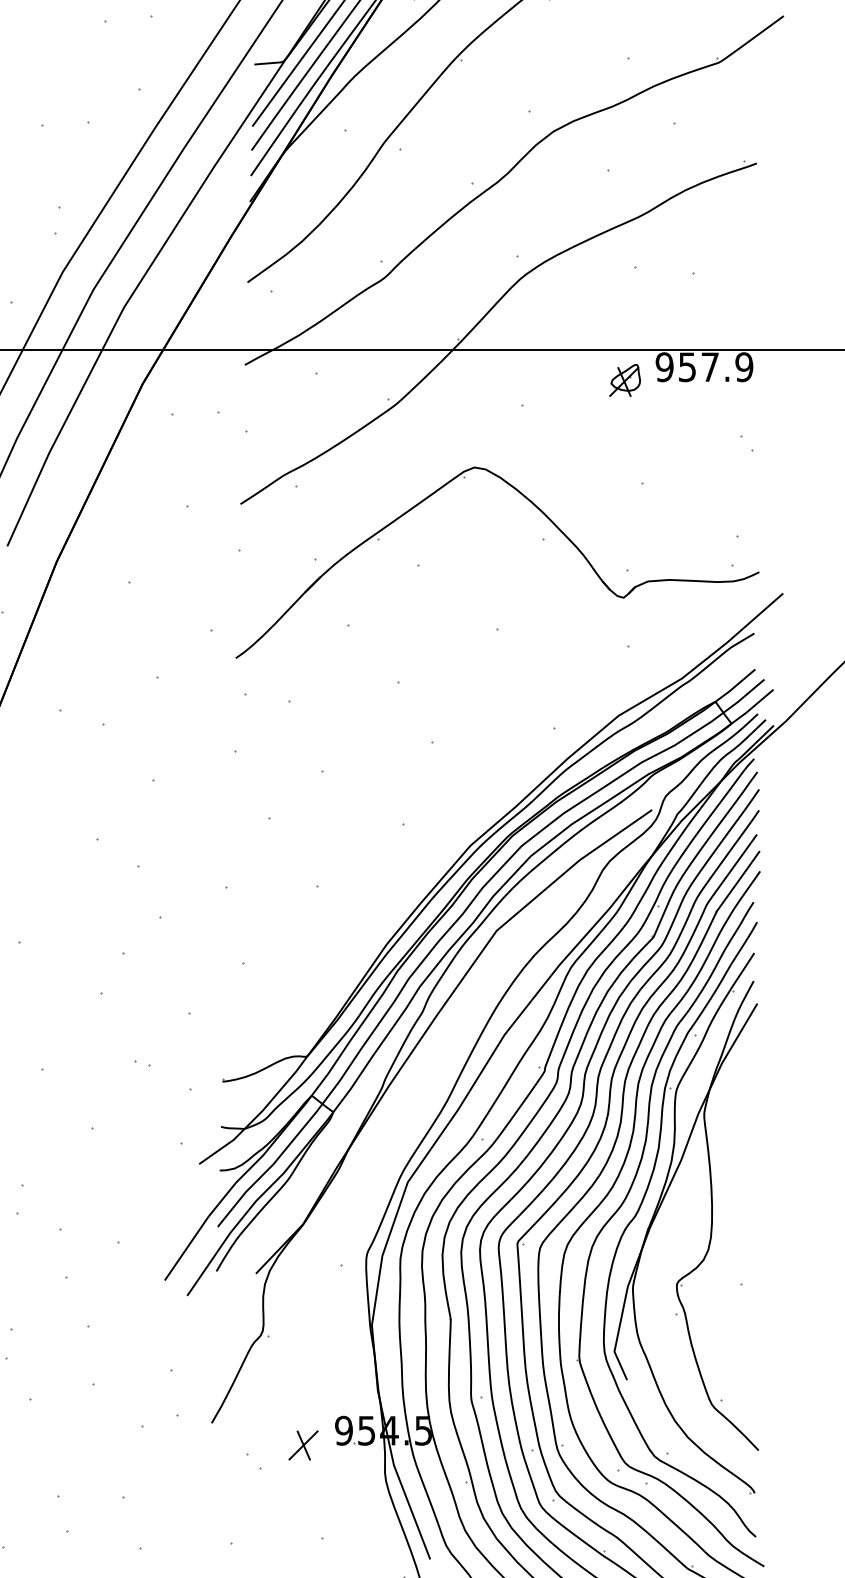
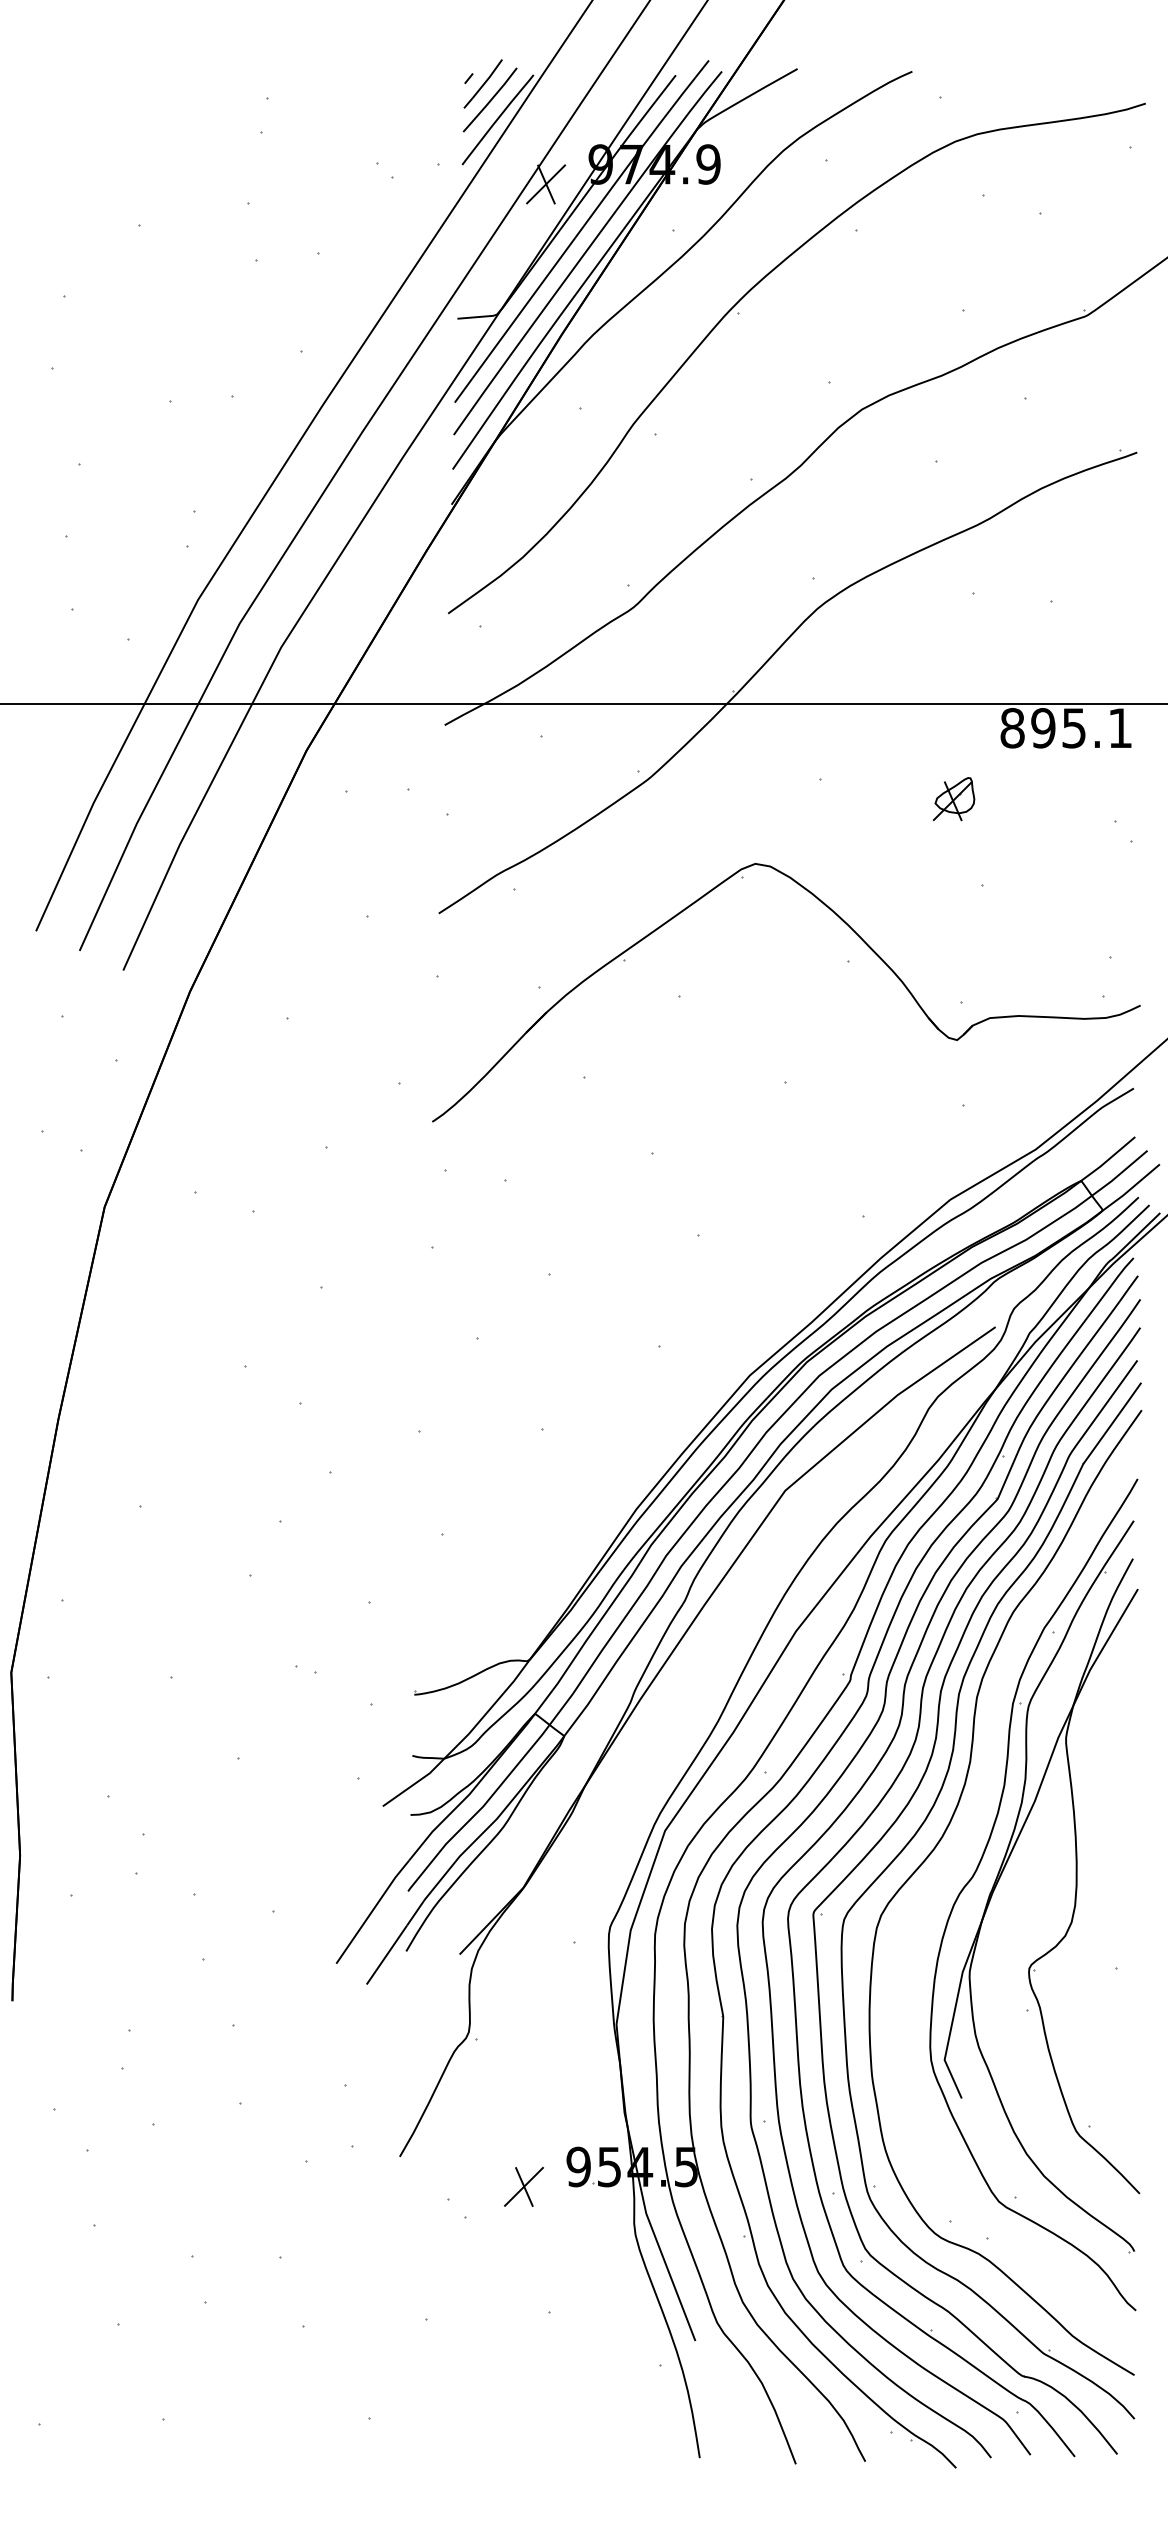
text: (704, 367) -> (1066, 728), 957.9 -> 895.1
part: (624, 380) -> (953, 799), moved
part: (623, 1204) -> (956, 1860), removed

